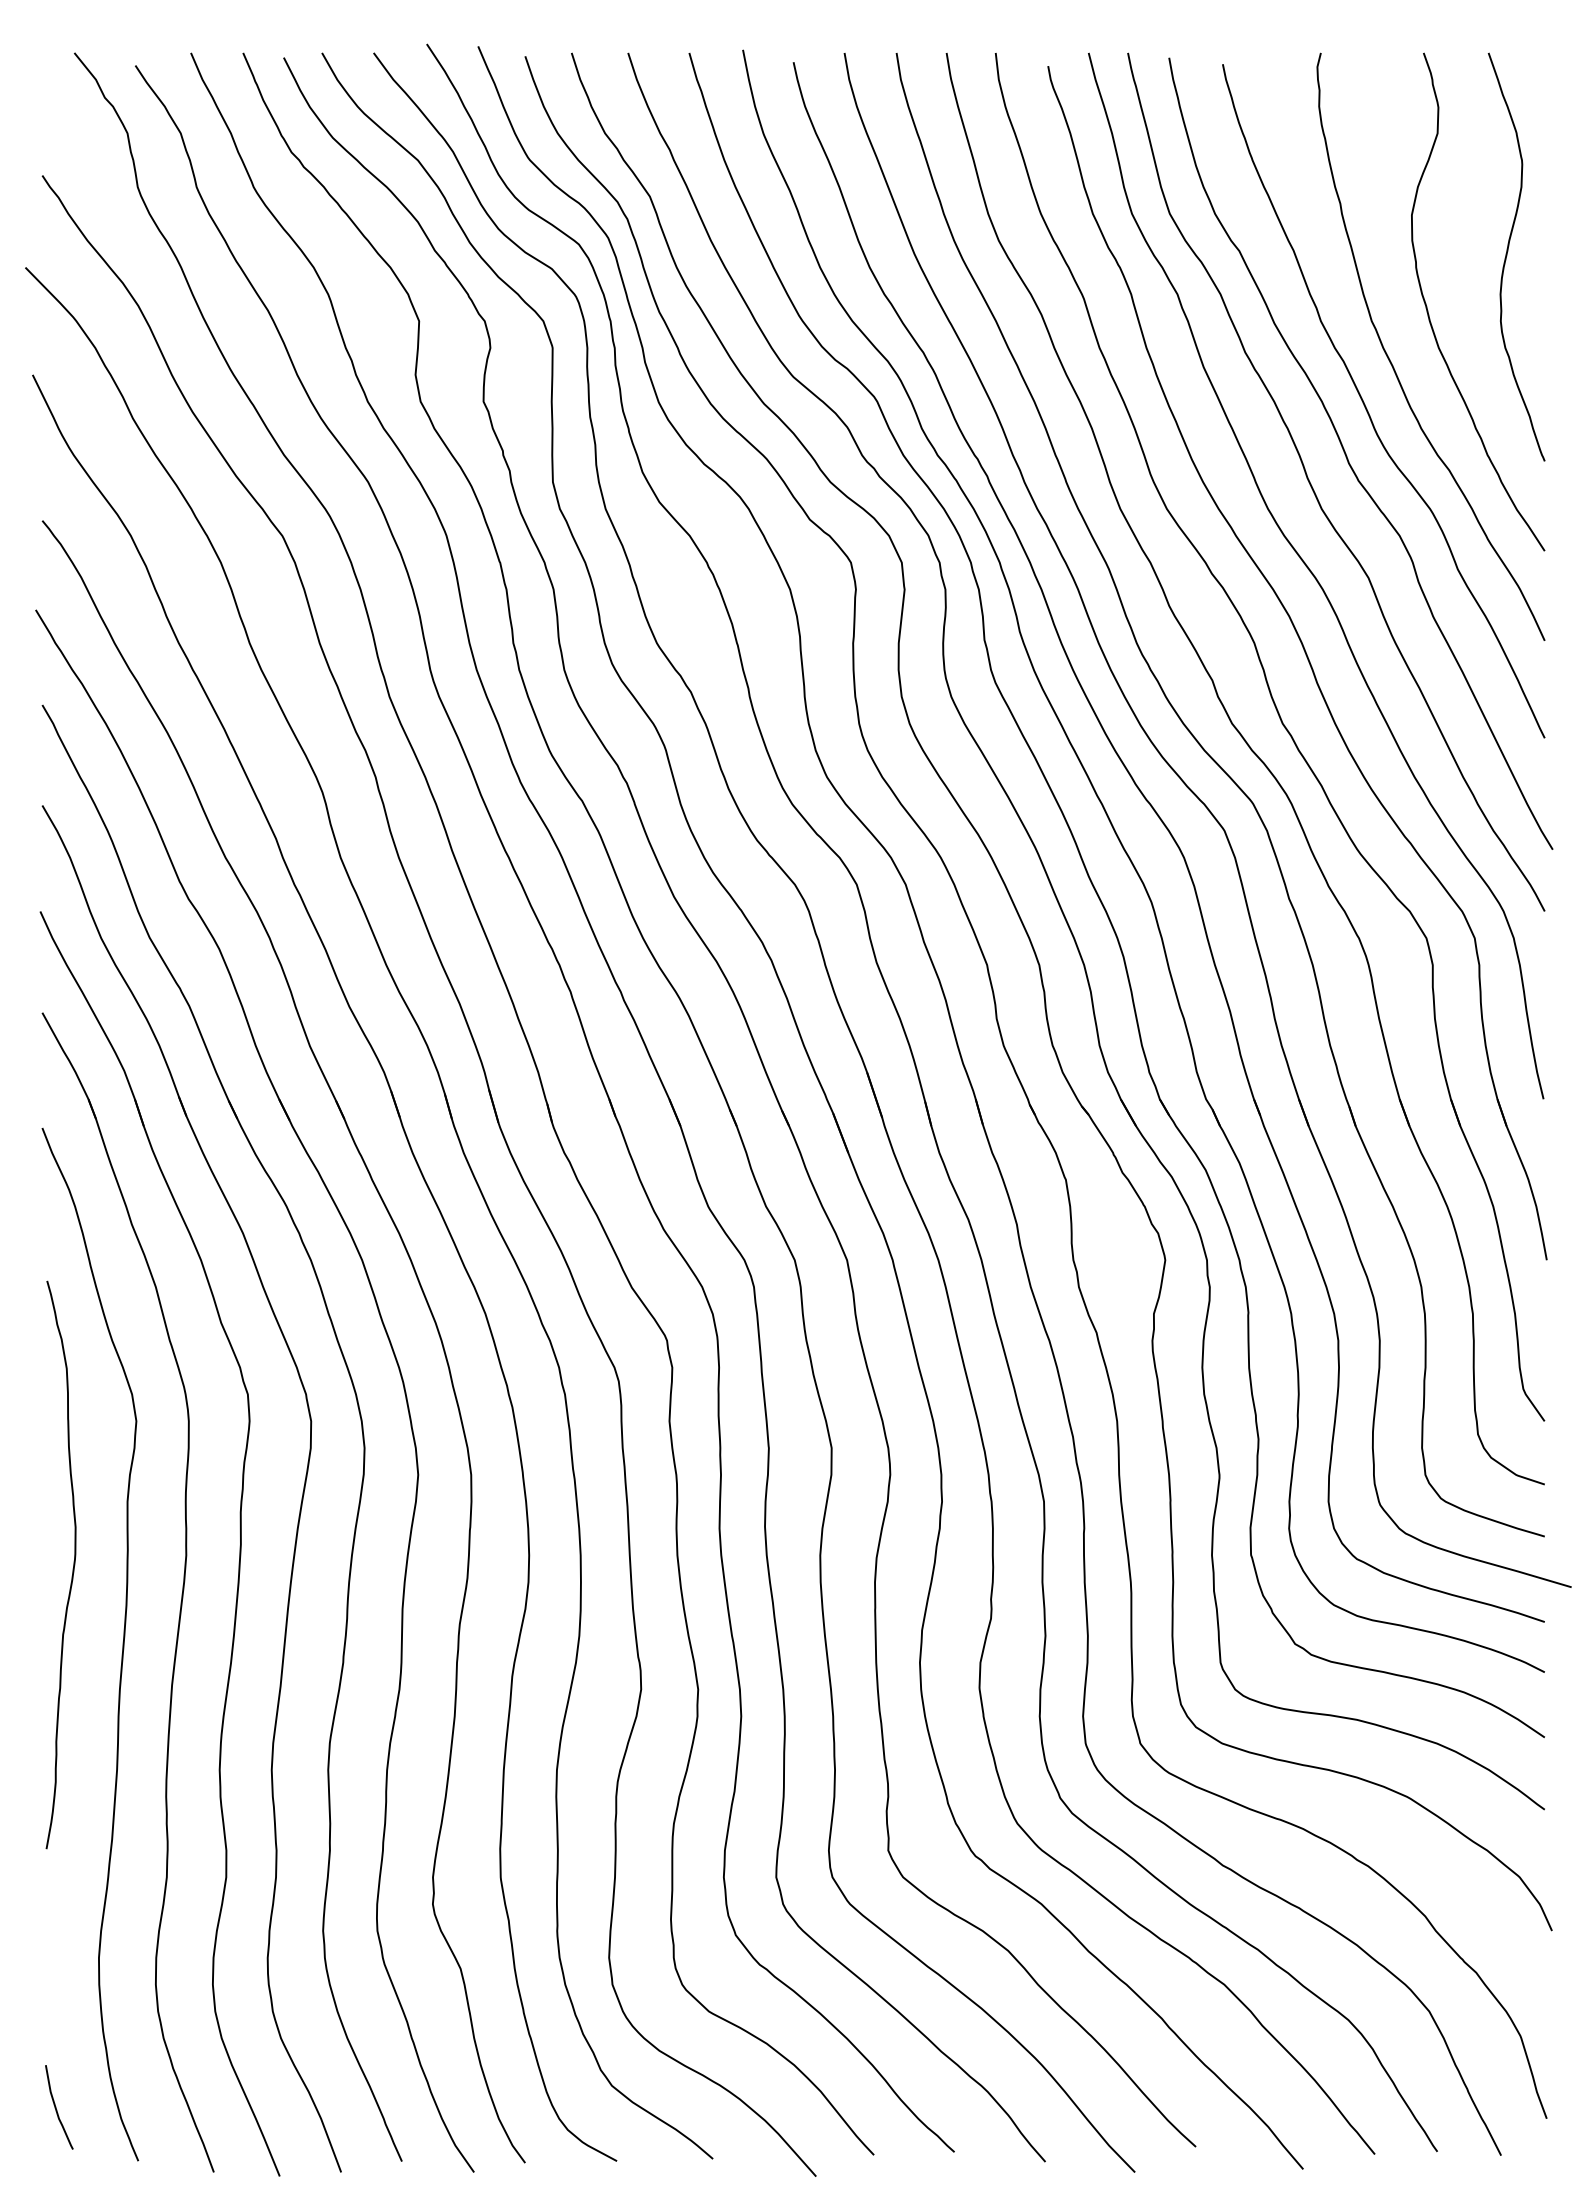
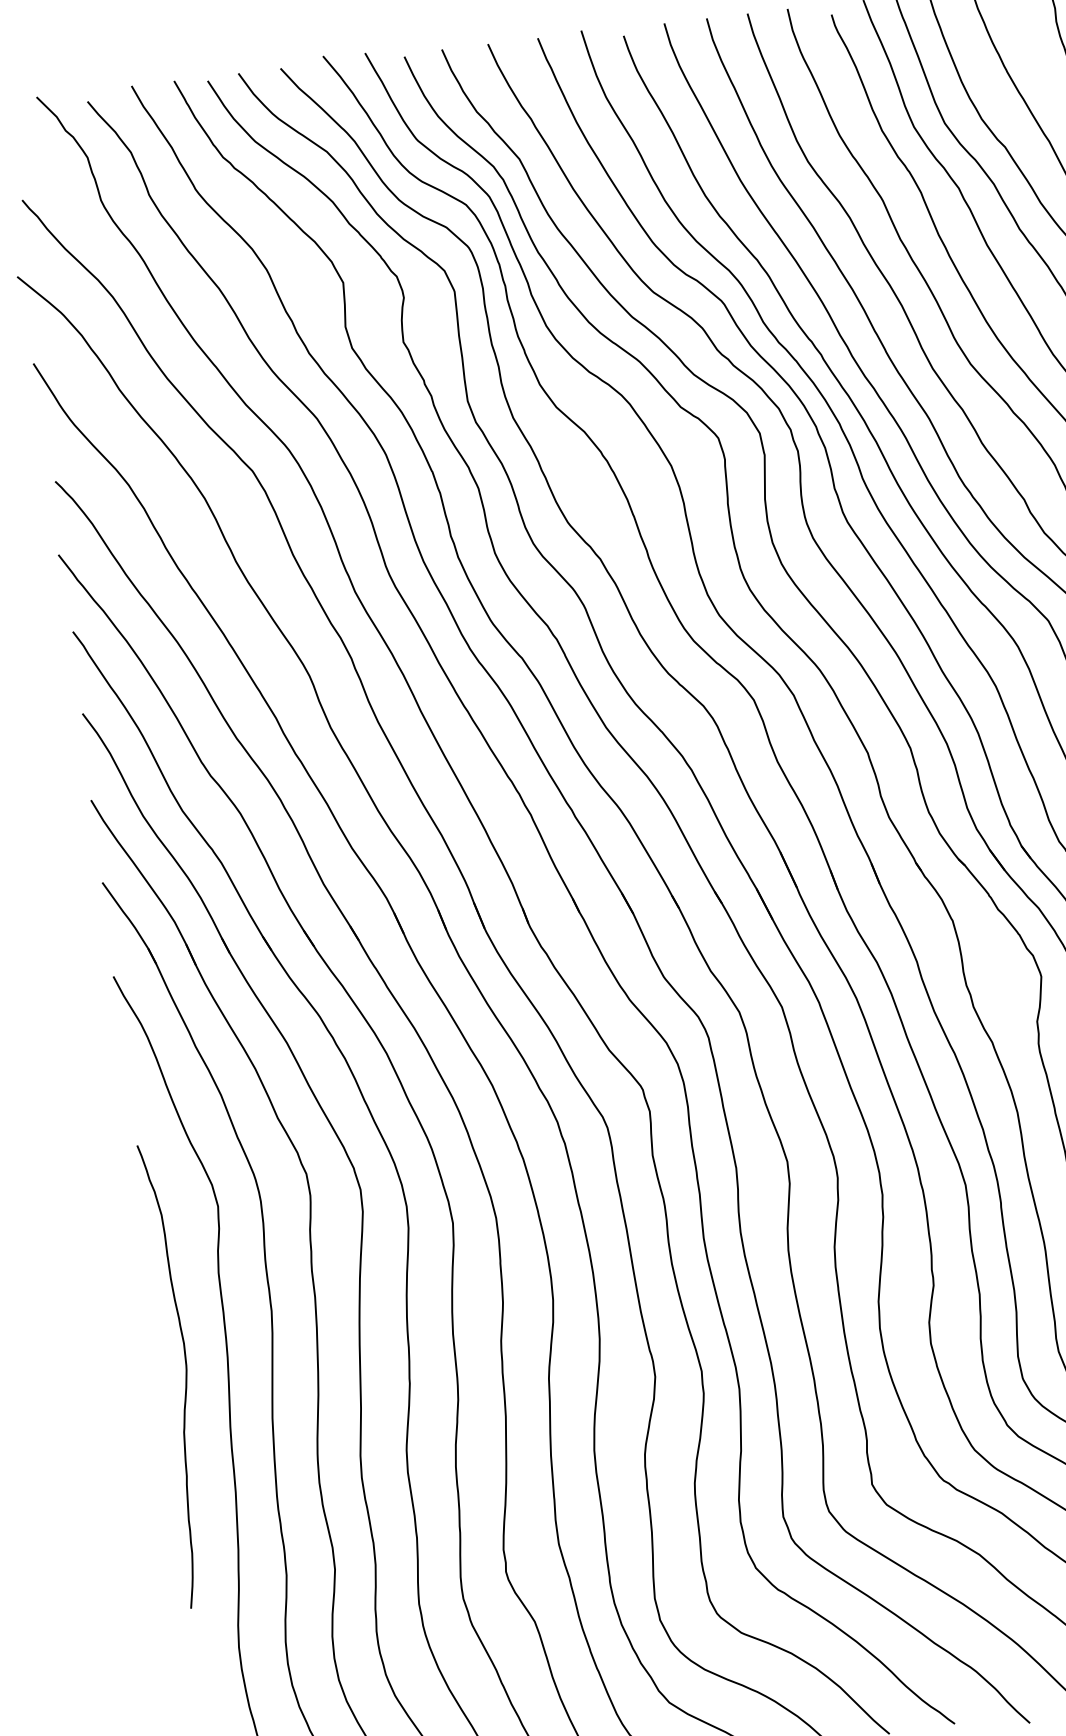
curve: (72, 1568) -> (185, 1377), moved

